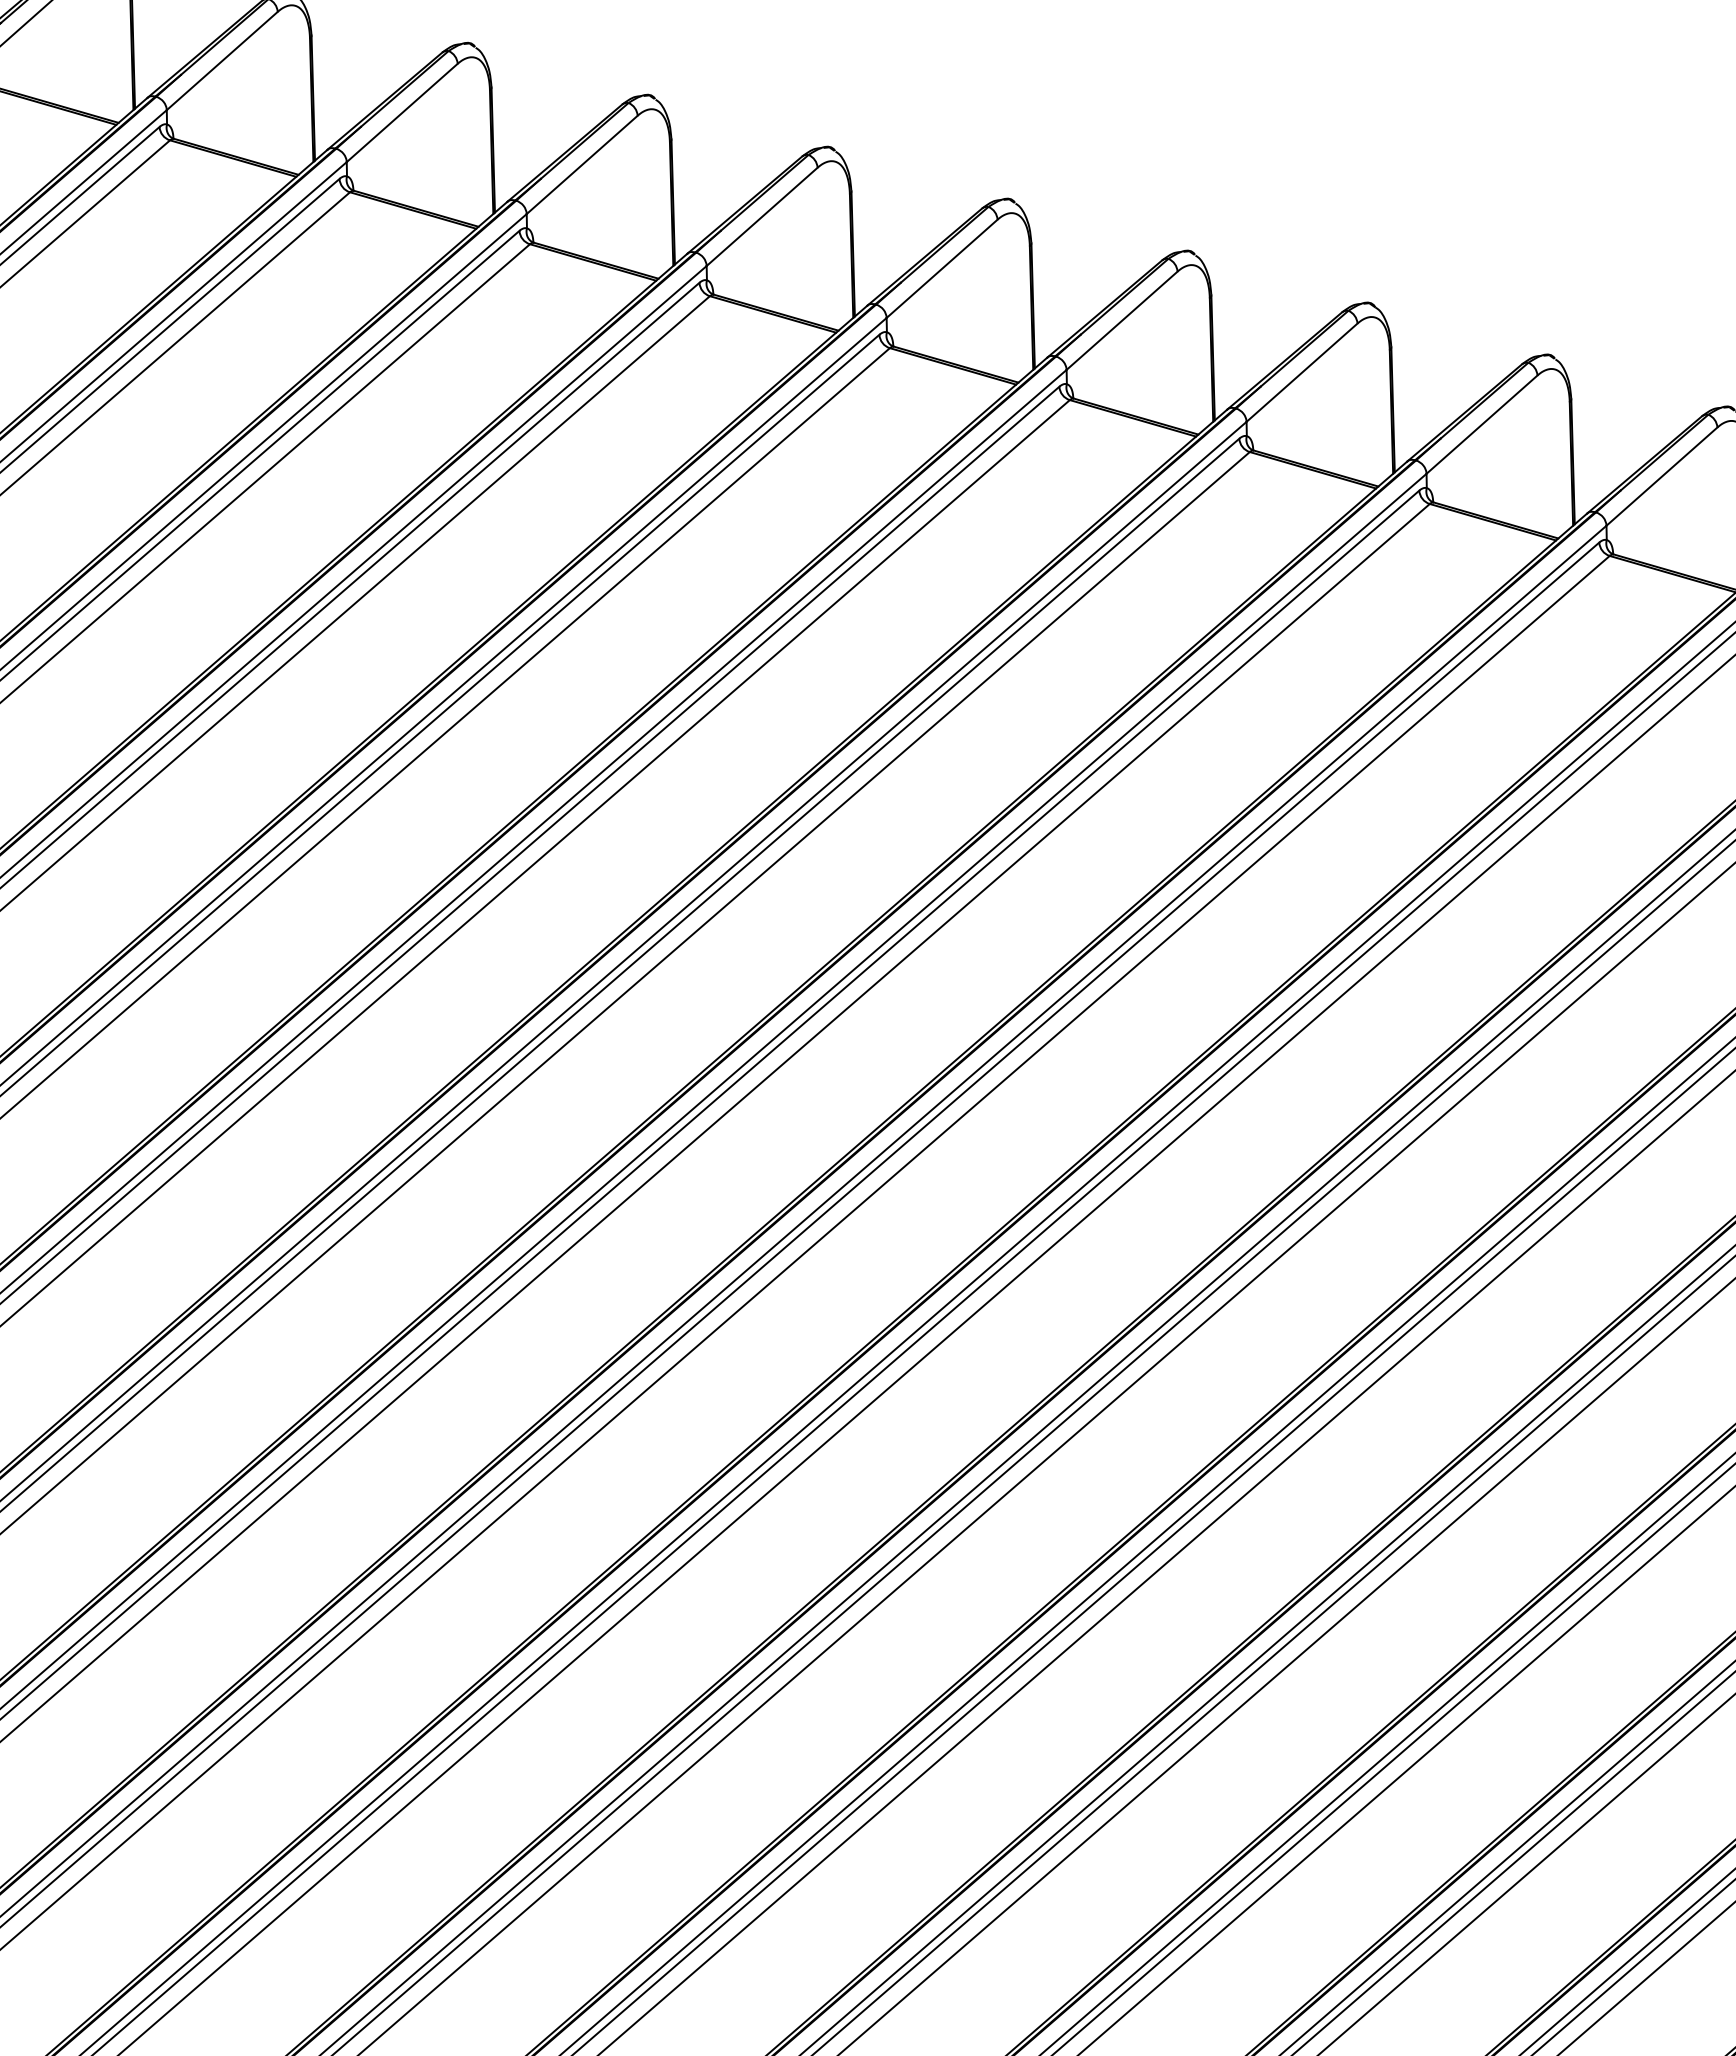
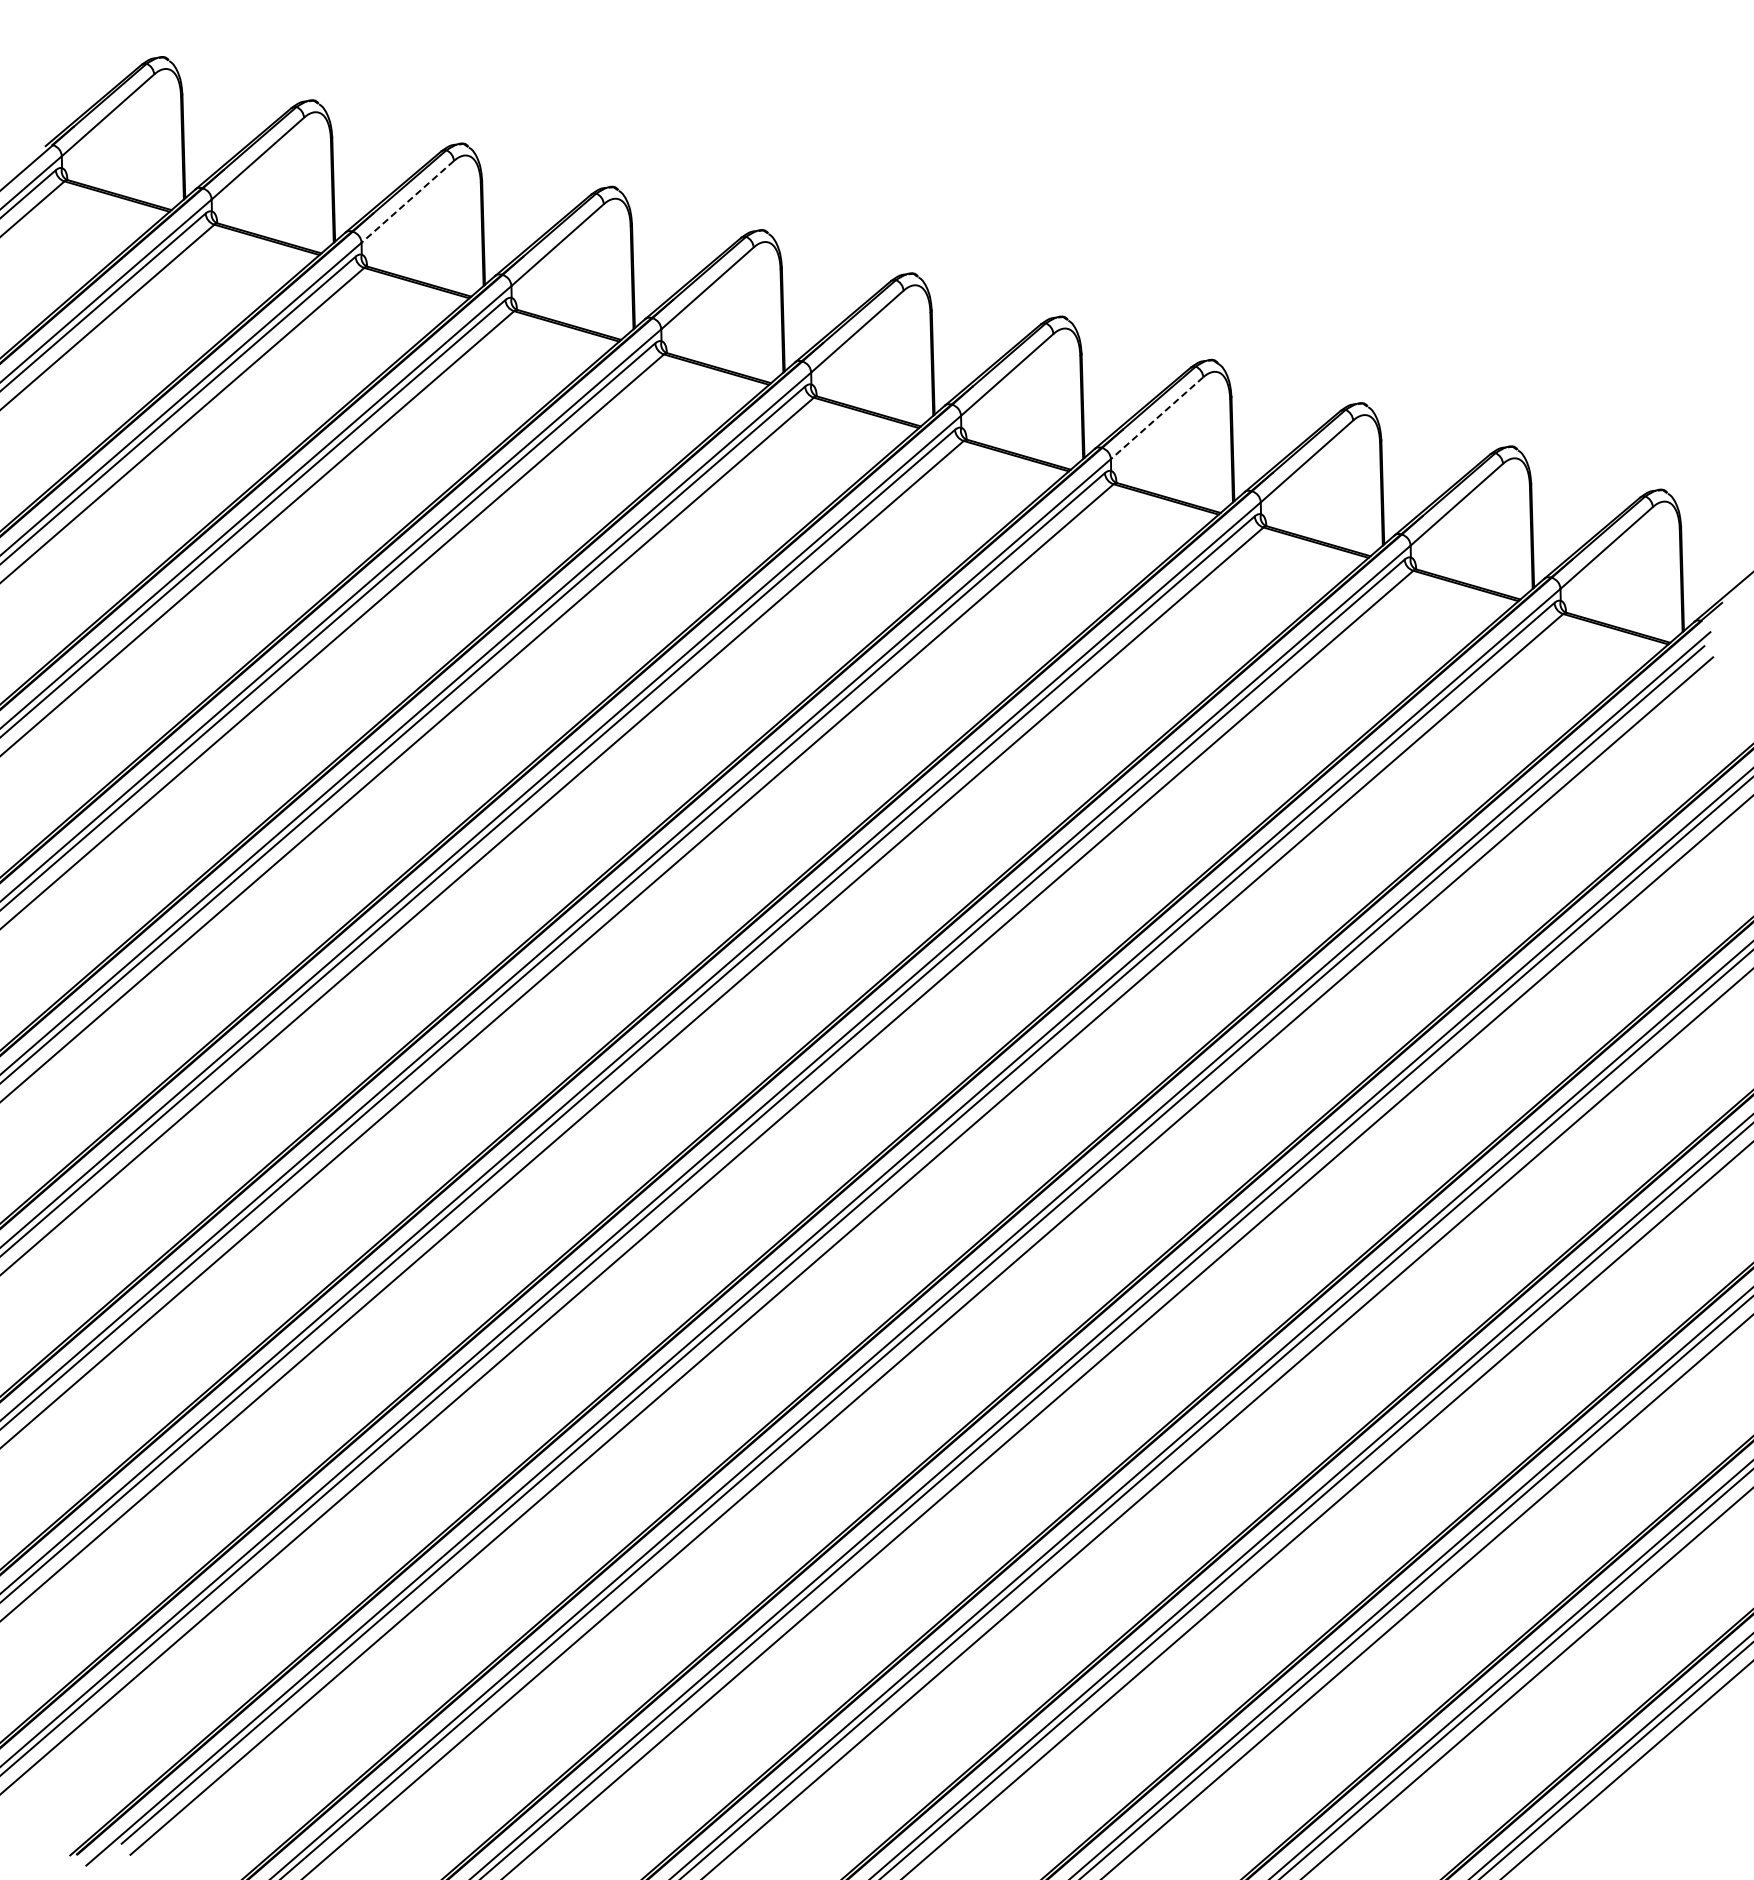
line: (401, 112) -> (407, 201), solid -> dashed
line: (1302, 373) -> (1157, 418), solid -> dashed

